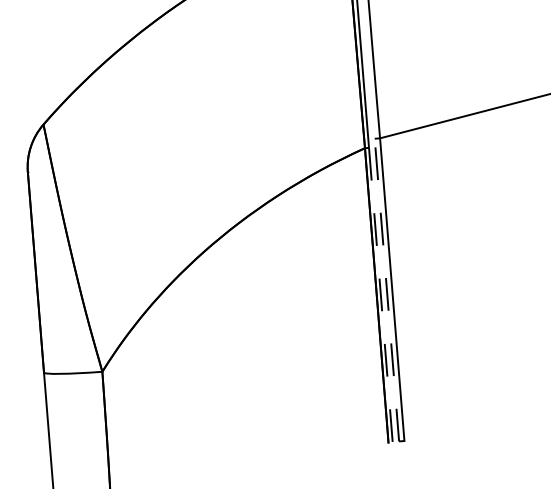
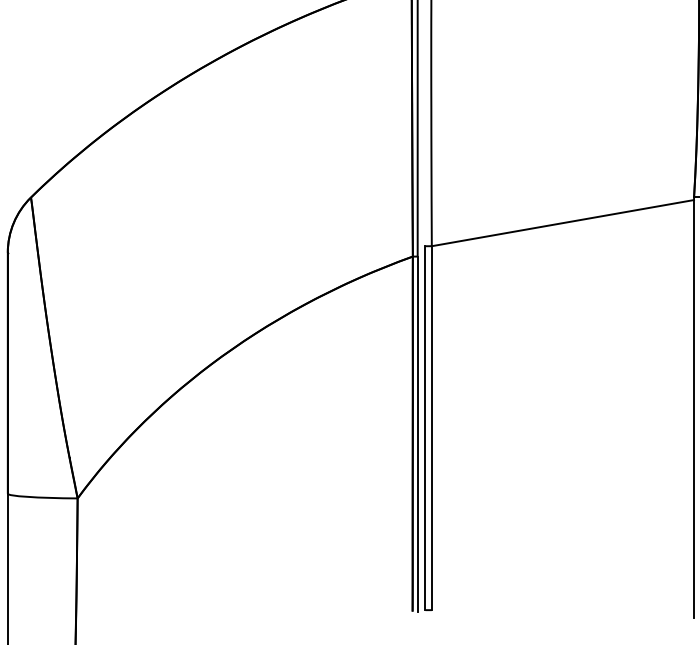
line: (387, 290) -> (425, 428), dashed -> solid
line: (380, 295) -> (417, 434), dashed -> solid

